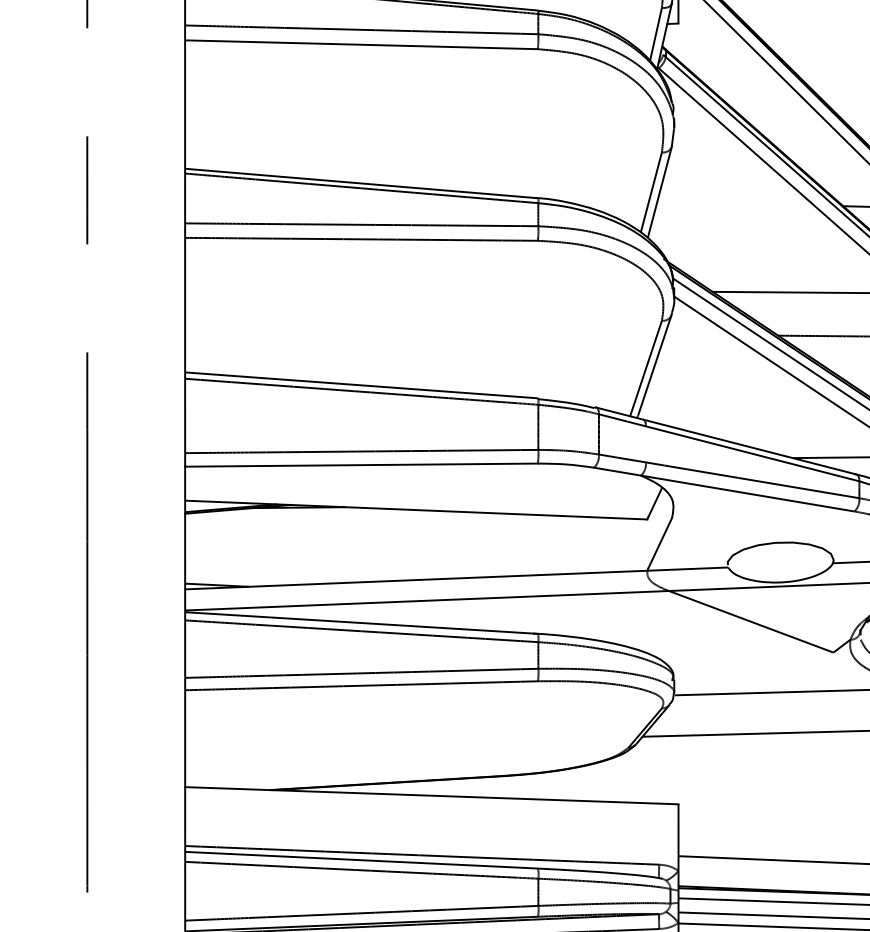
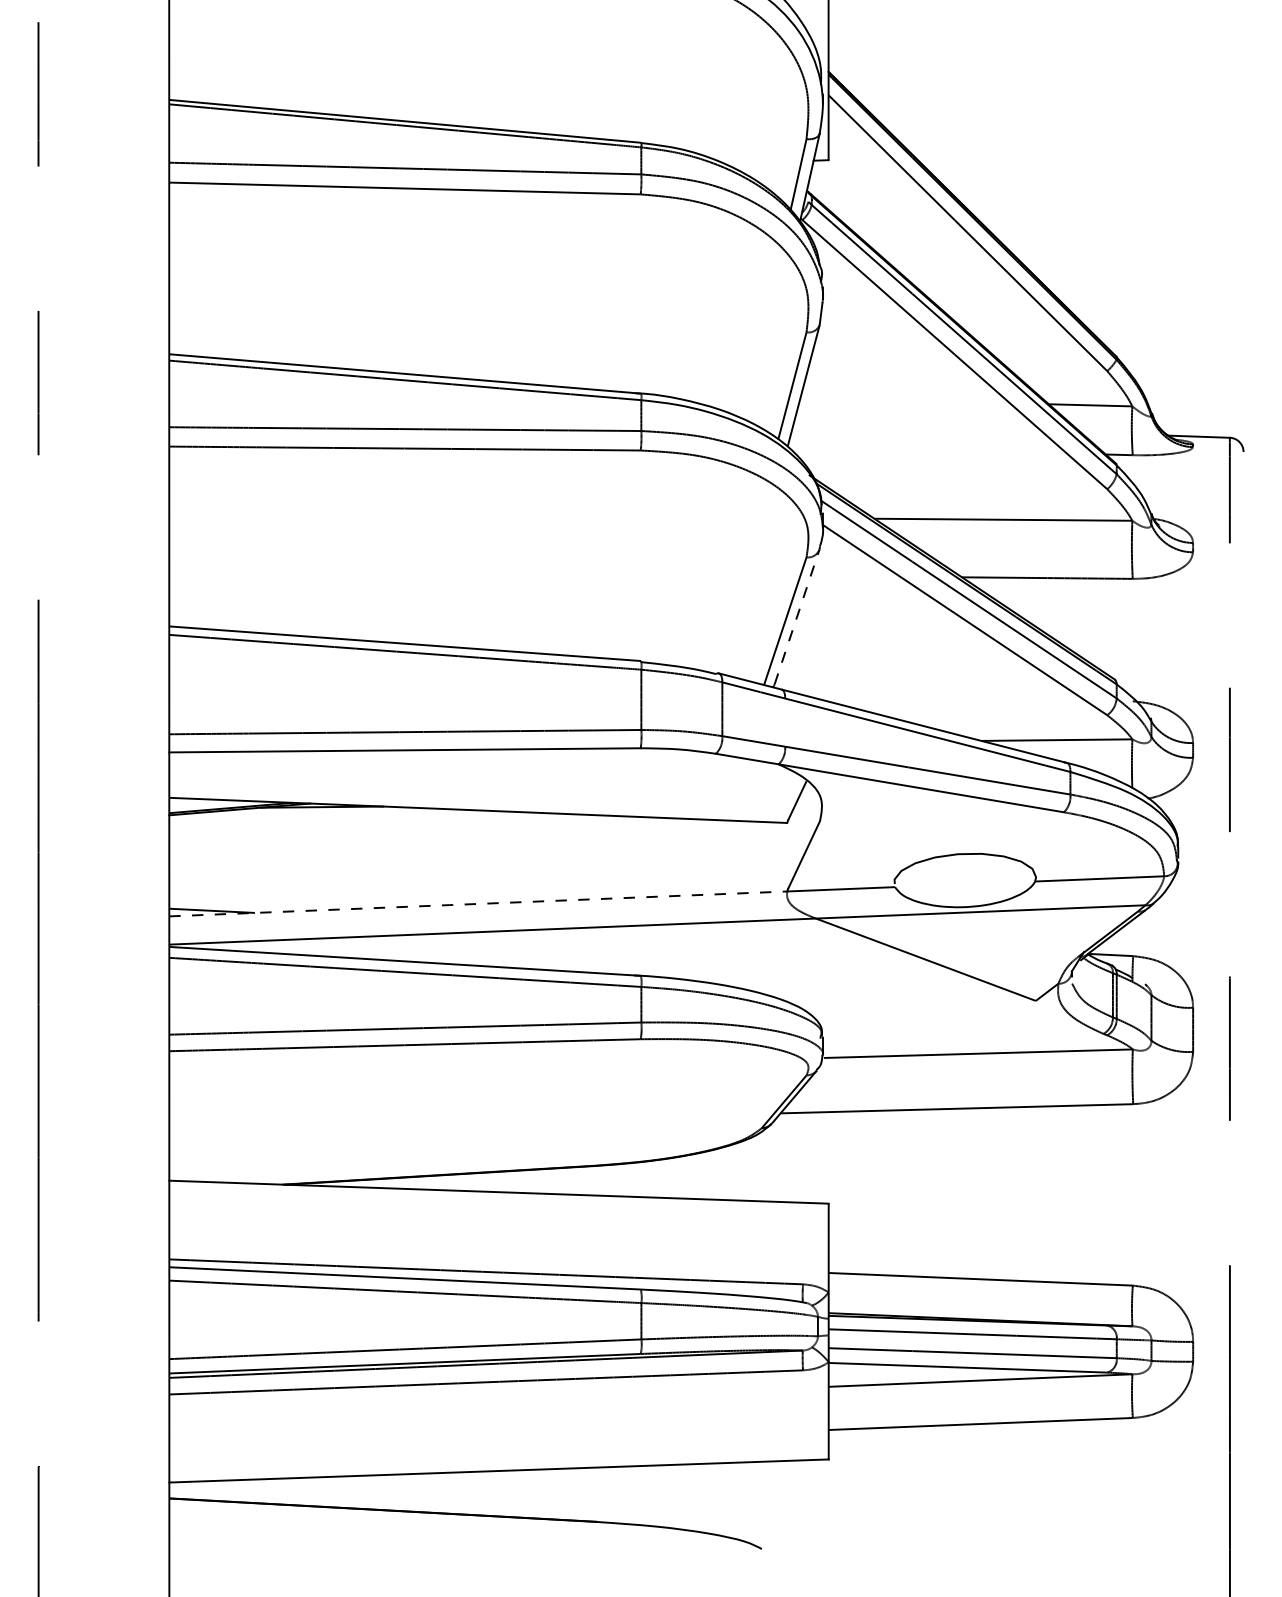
line: (654, 365) -> (796, 617), solid -> dashed
line: (415, 580) -> (476, 904), solid -> dashed

